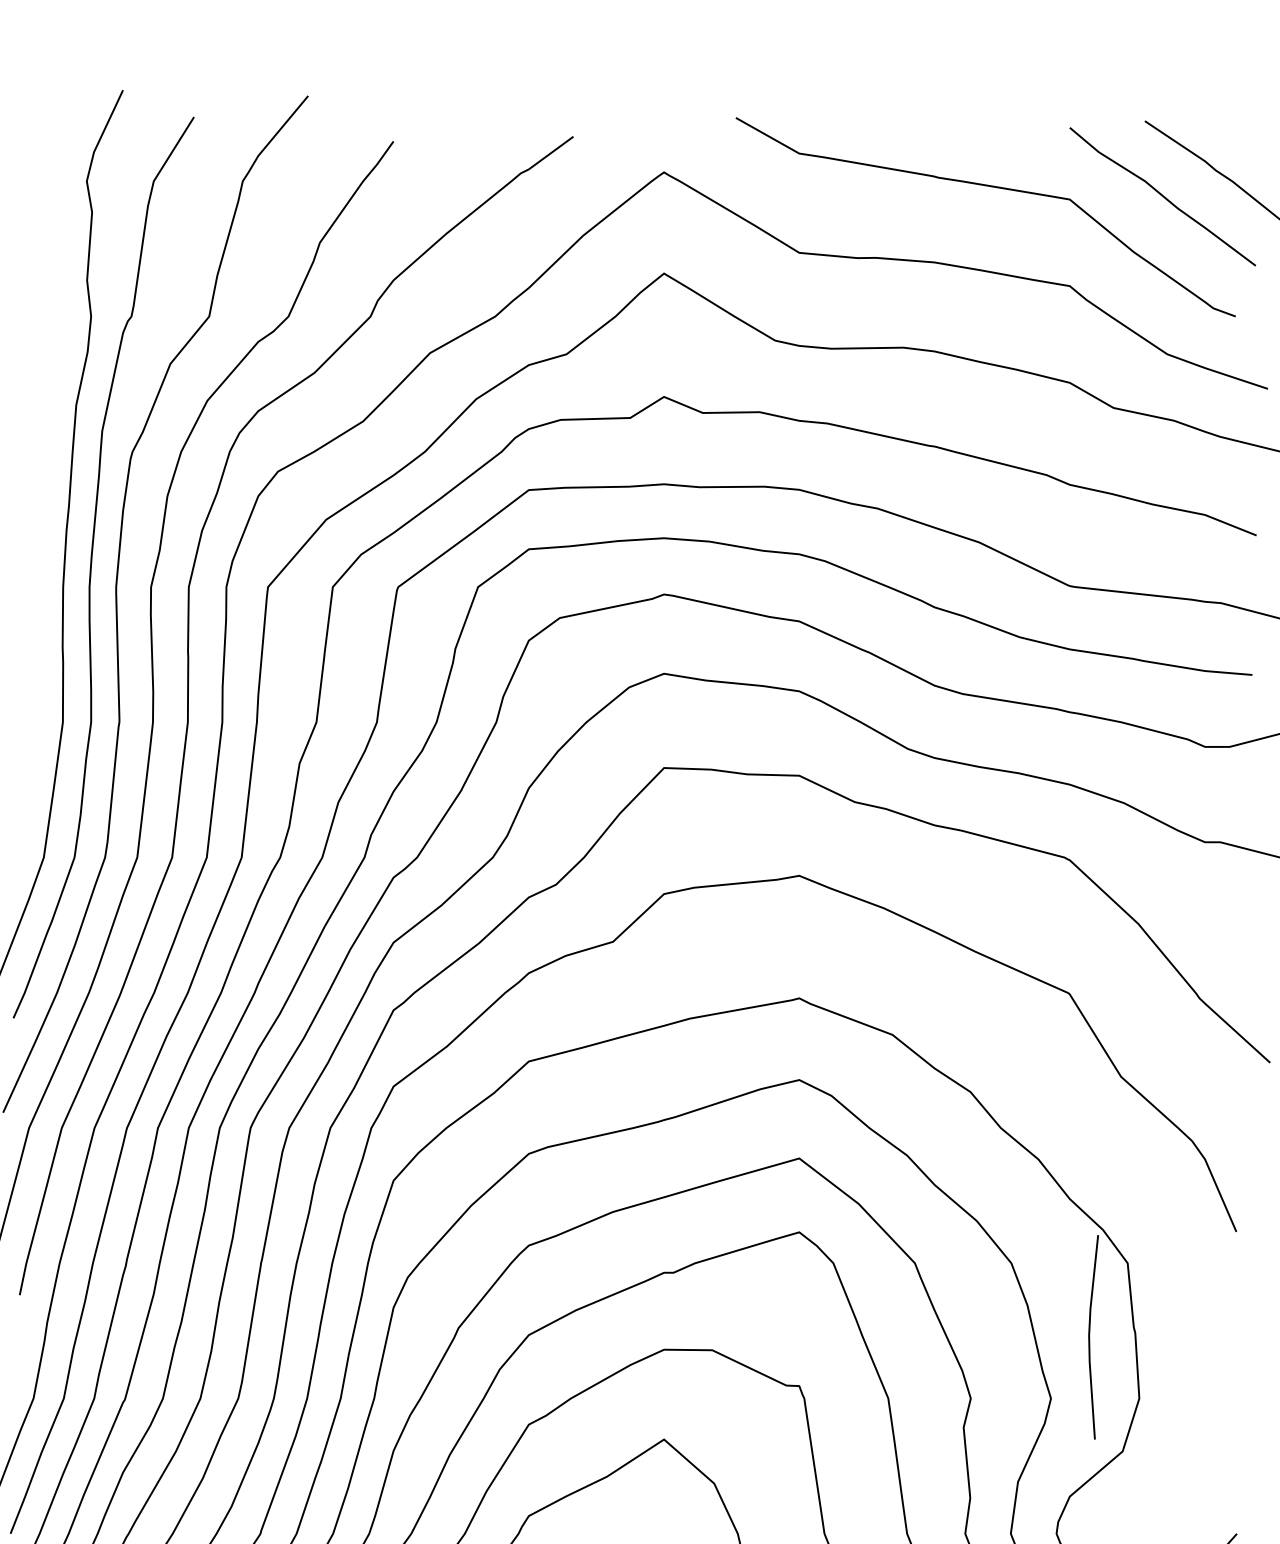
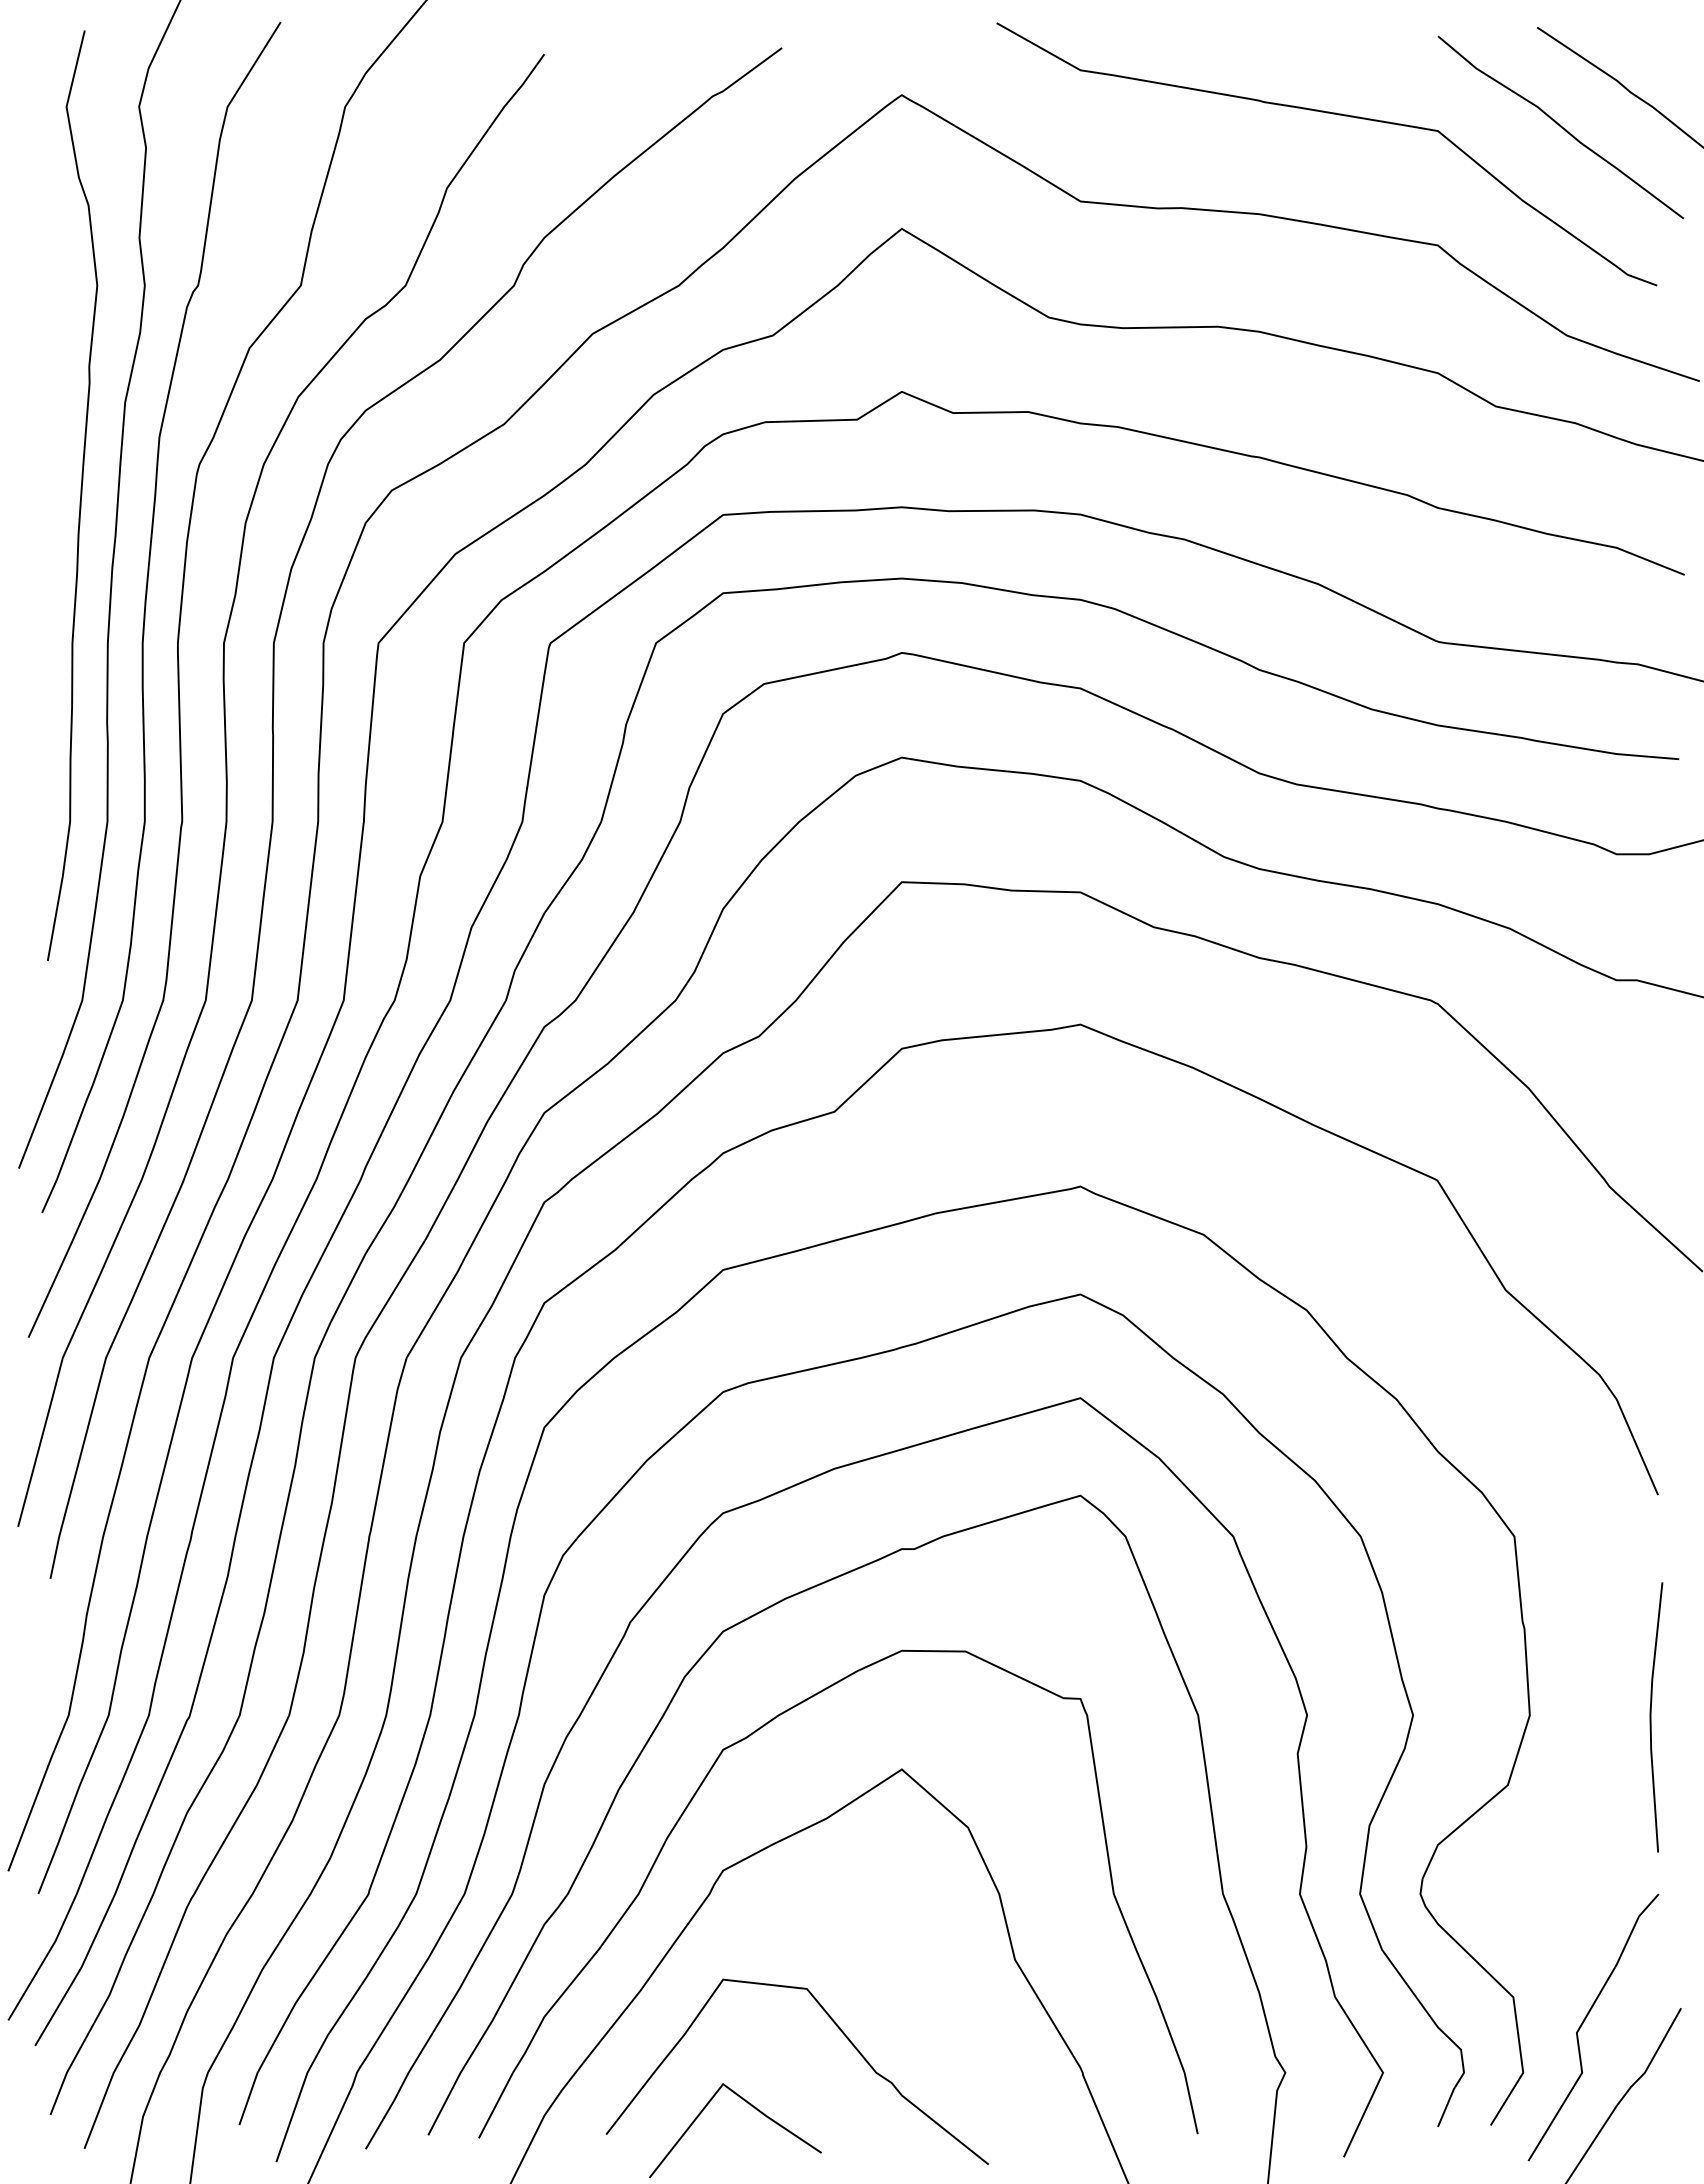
curve: (42, 475) -> (80, 495), added
line: (1089, 1337) -> (1651, 1717), moved

